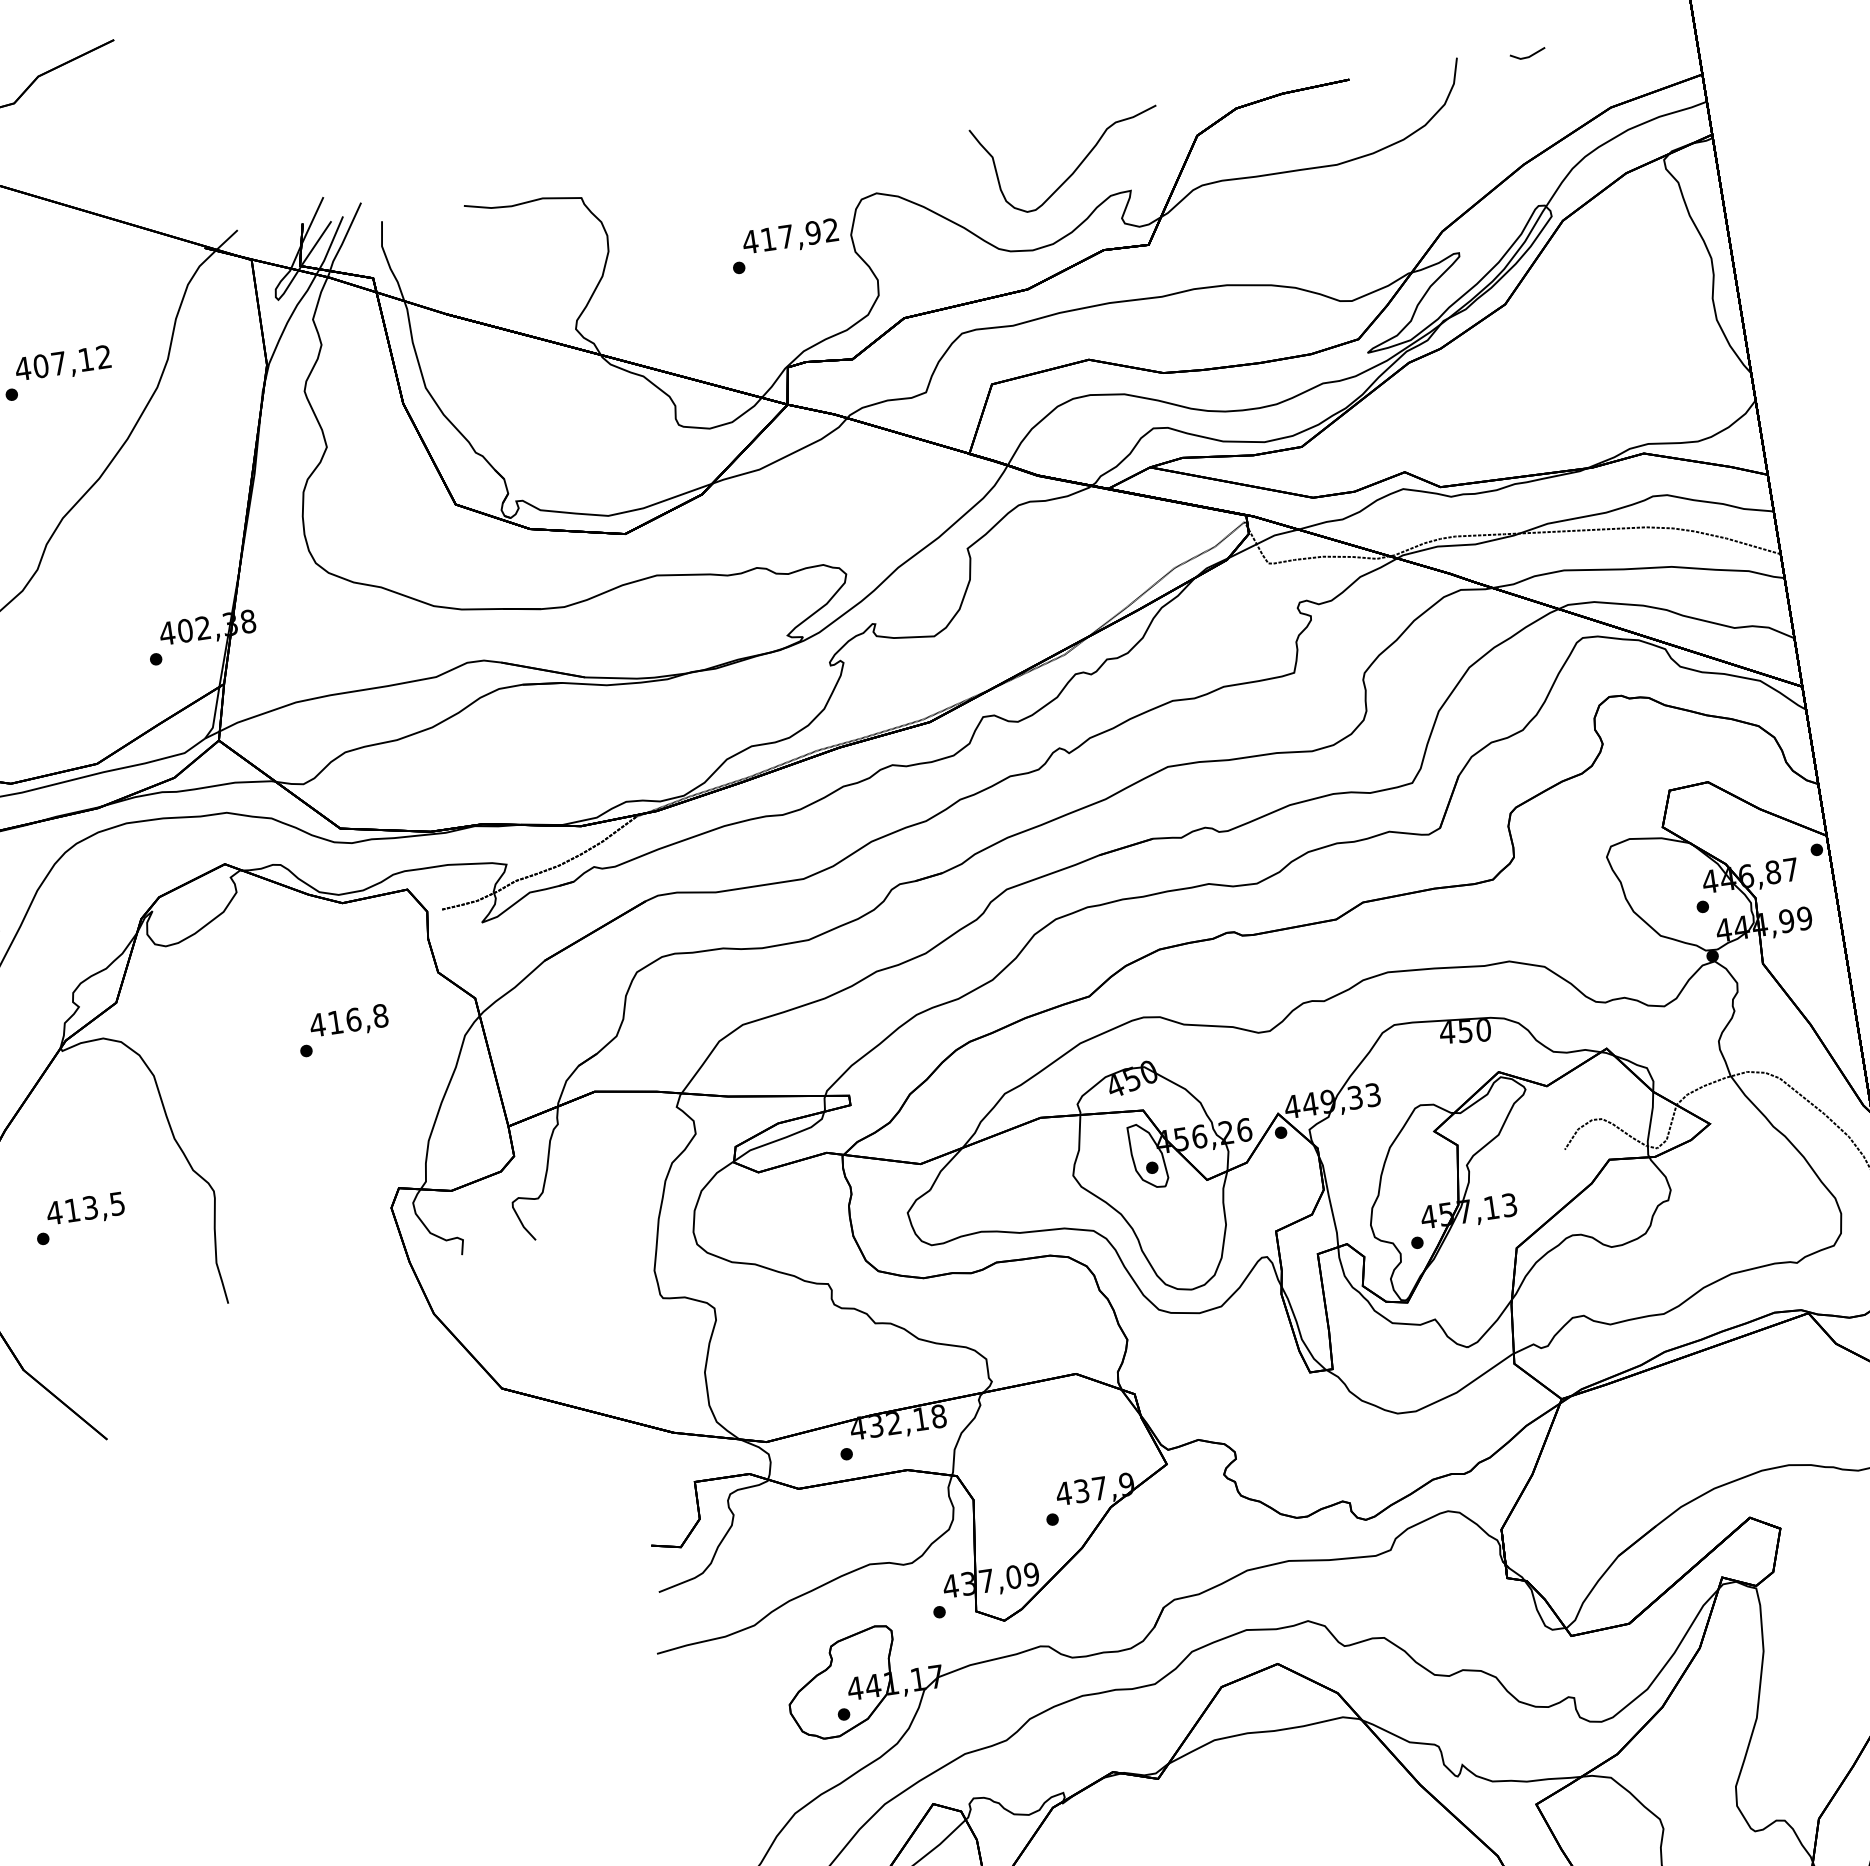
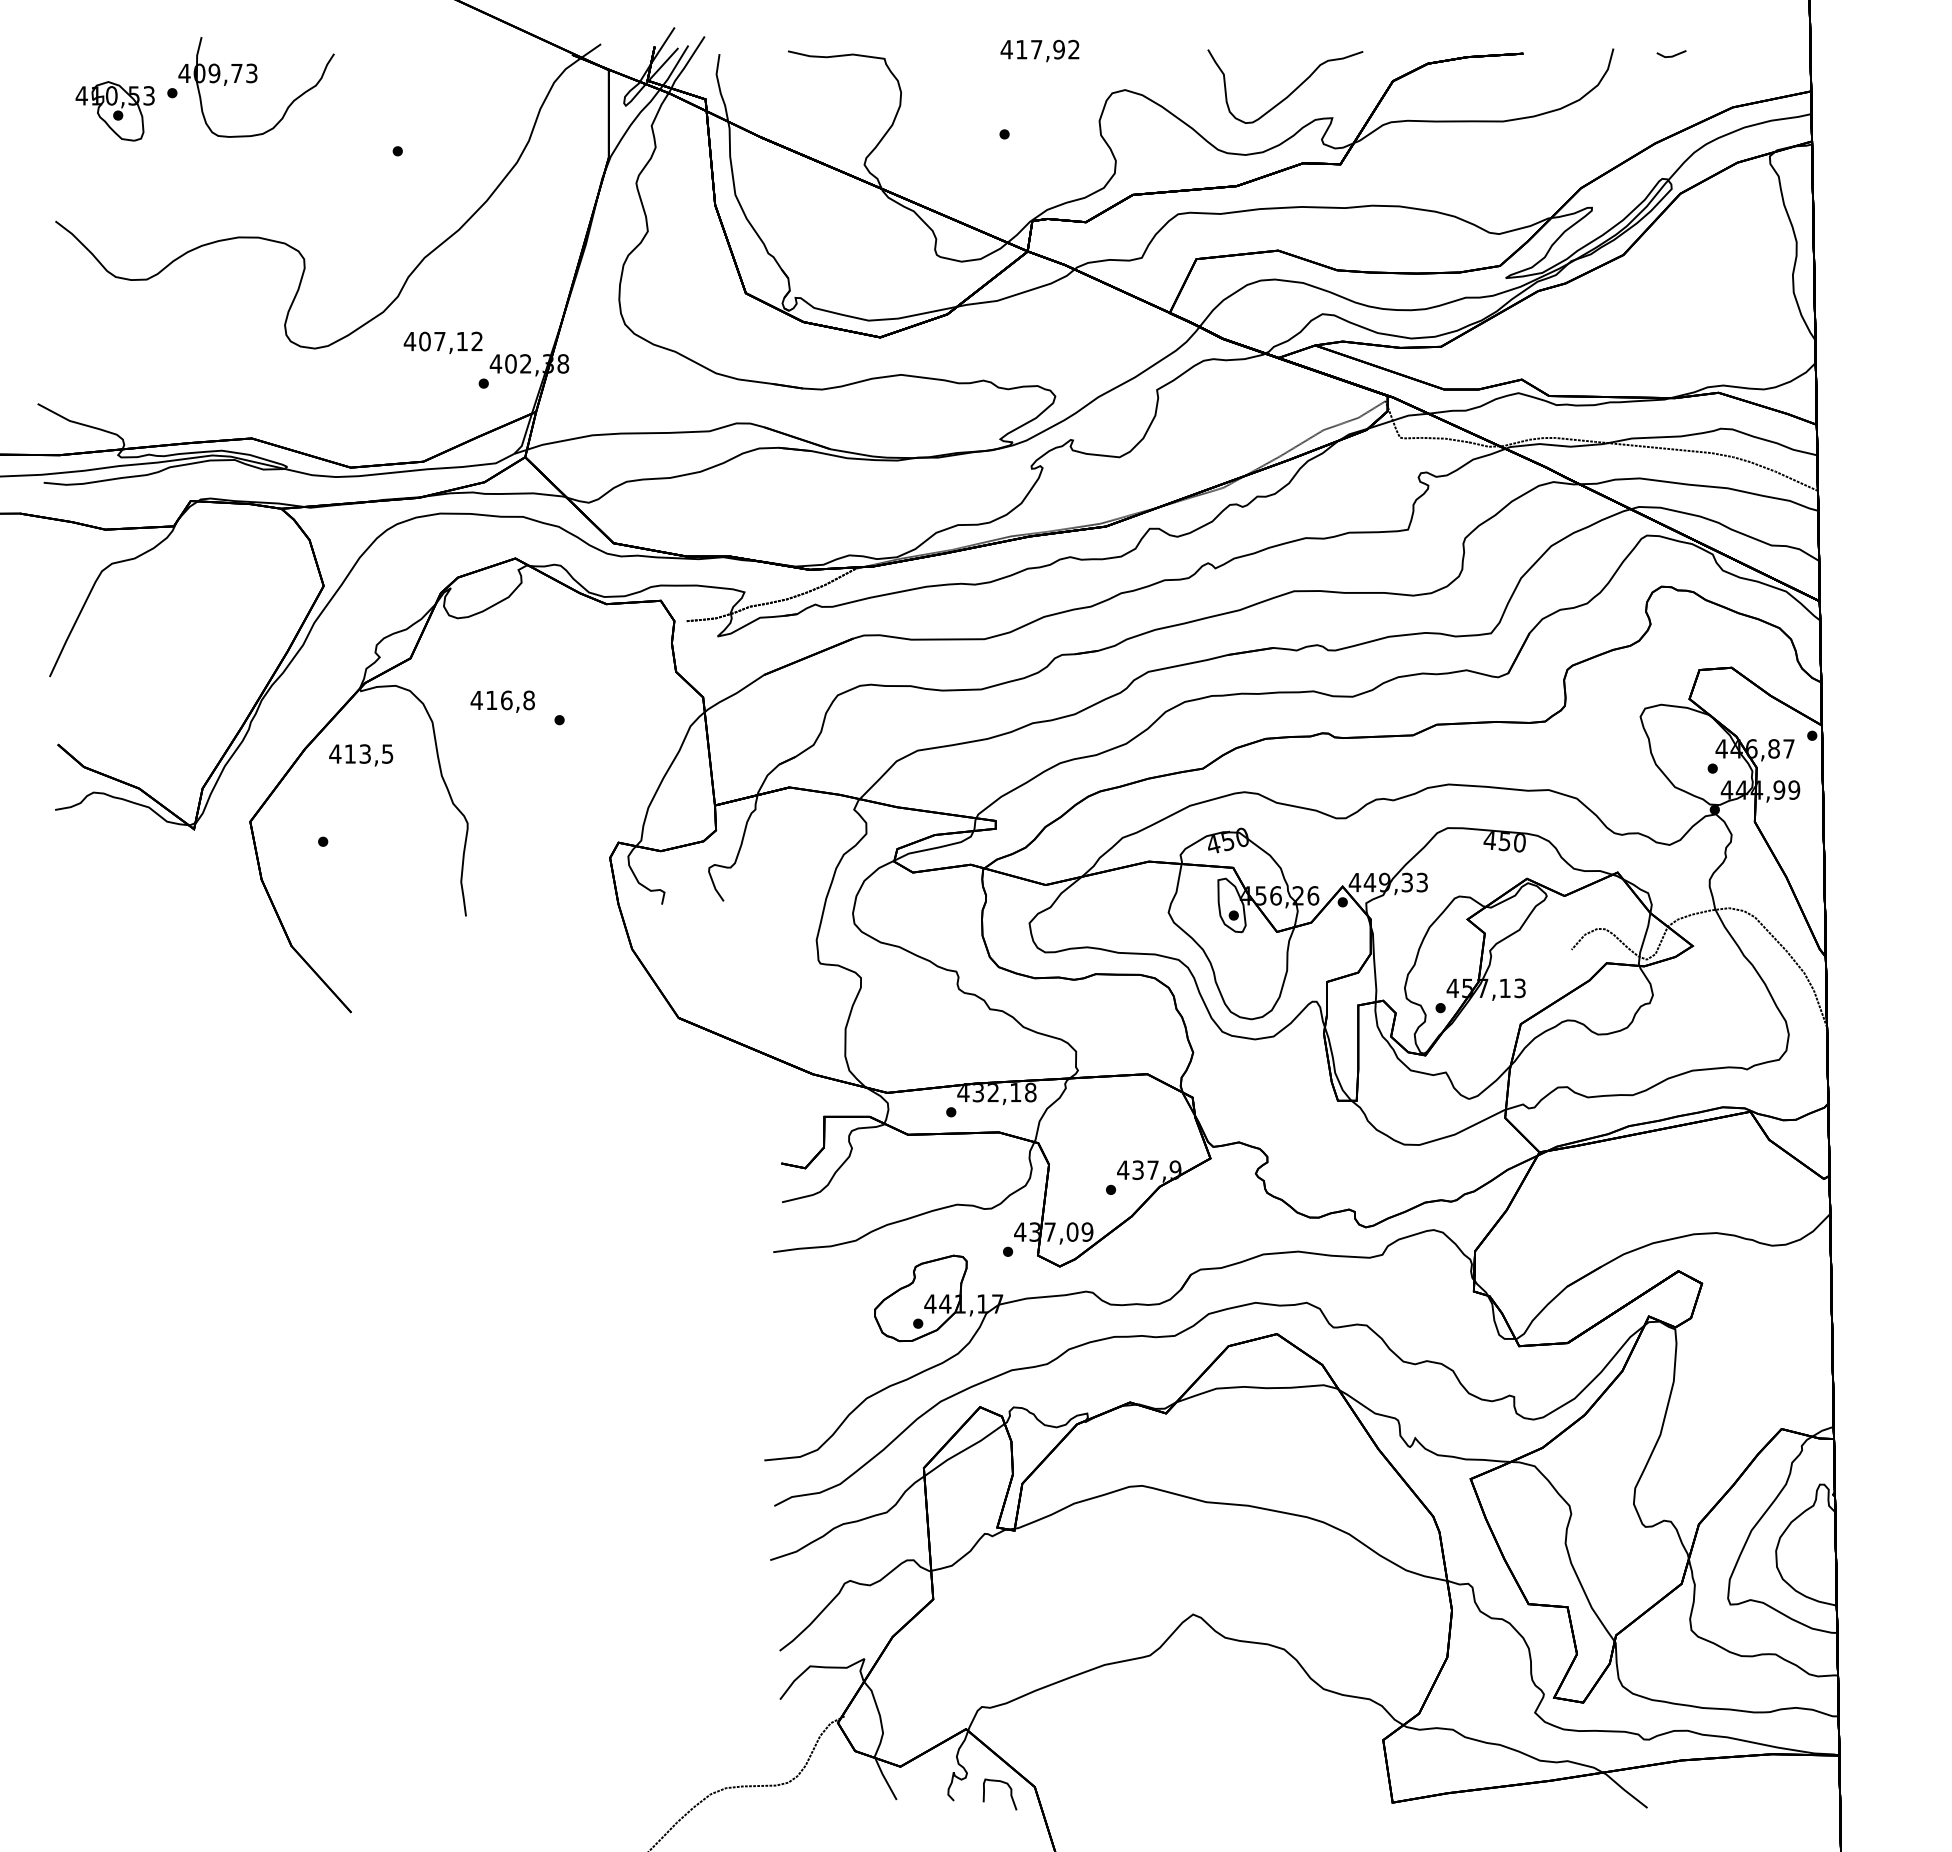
text: (789, 237) -> (1039, 50), moved
text: (62, 364) -> (442, 342), moved
text: (348, 1021) -> (502, 701), moved
text: (86, 1210) -> (361, 755), moved

